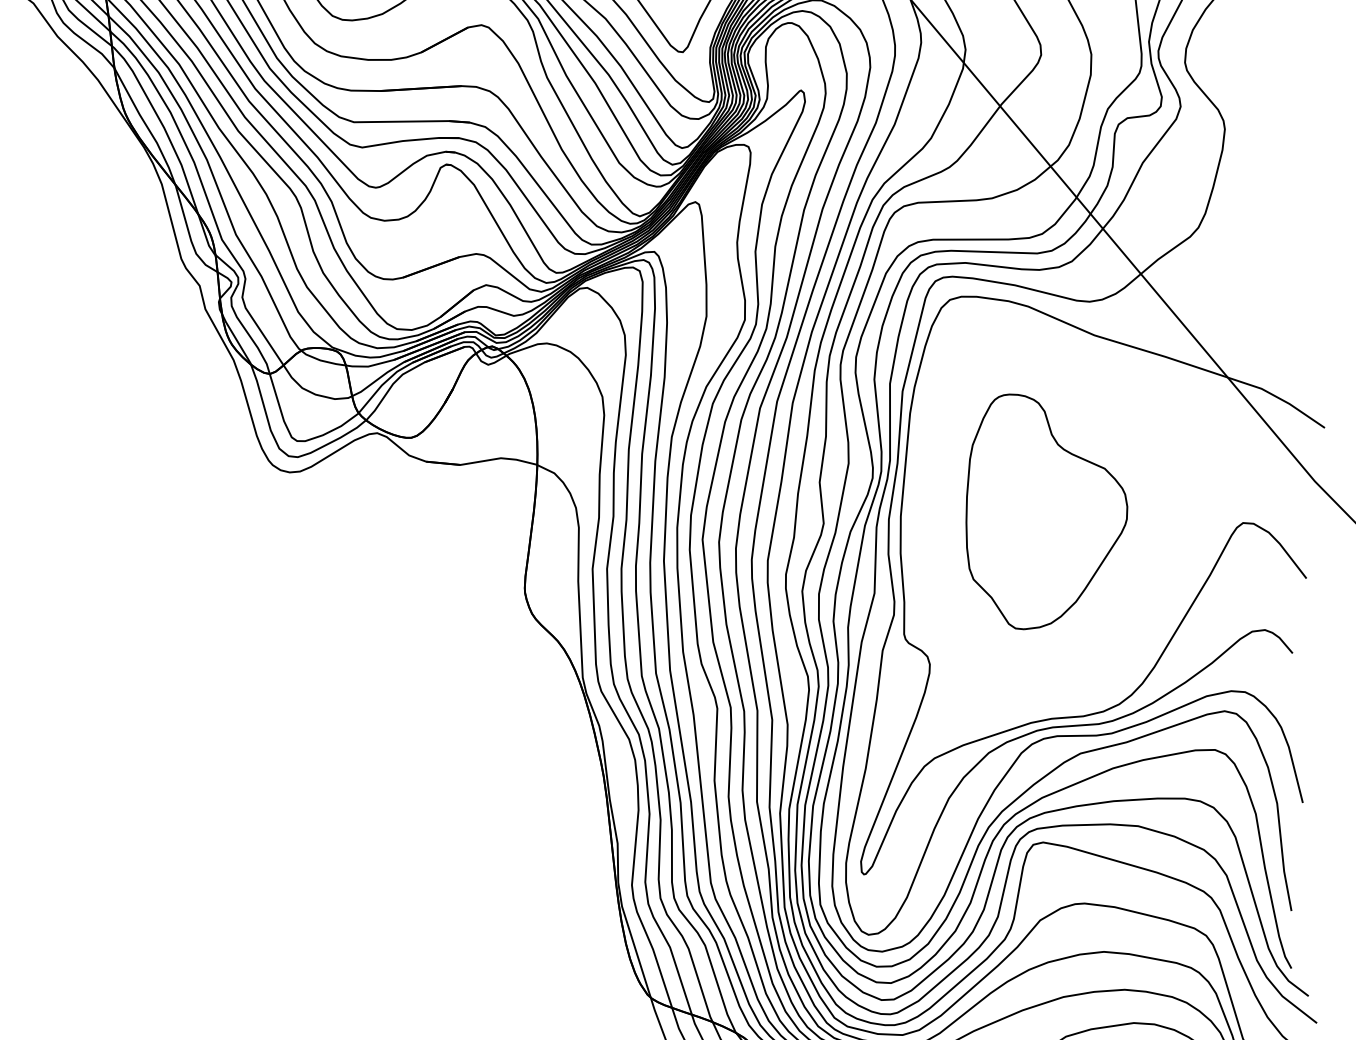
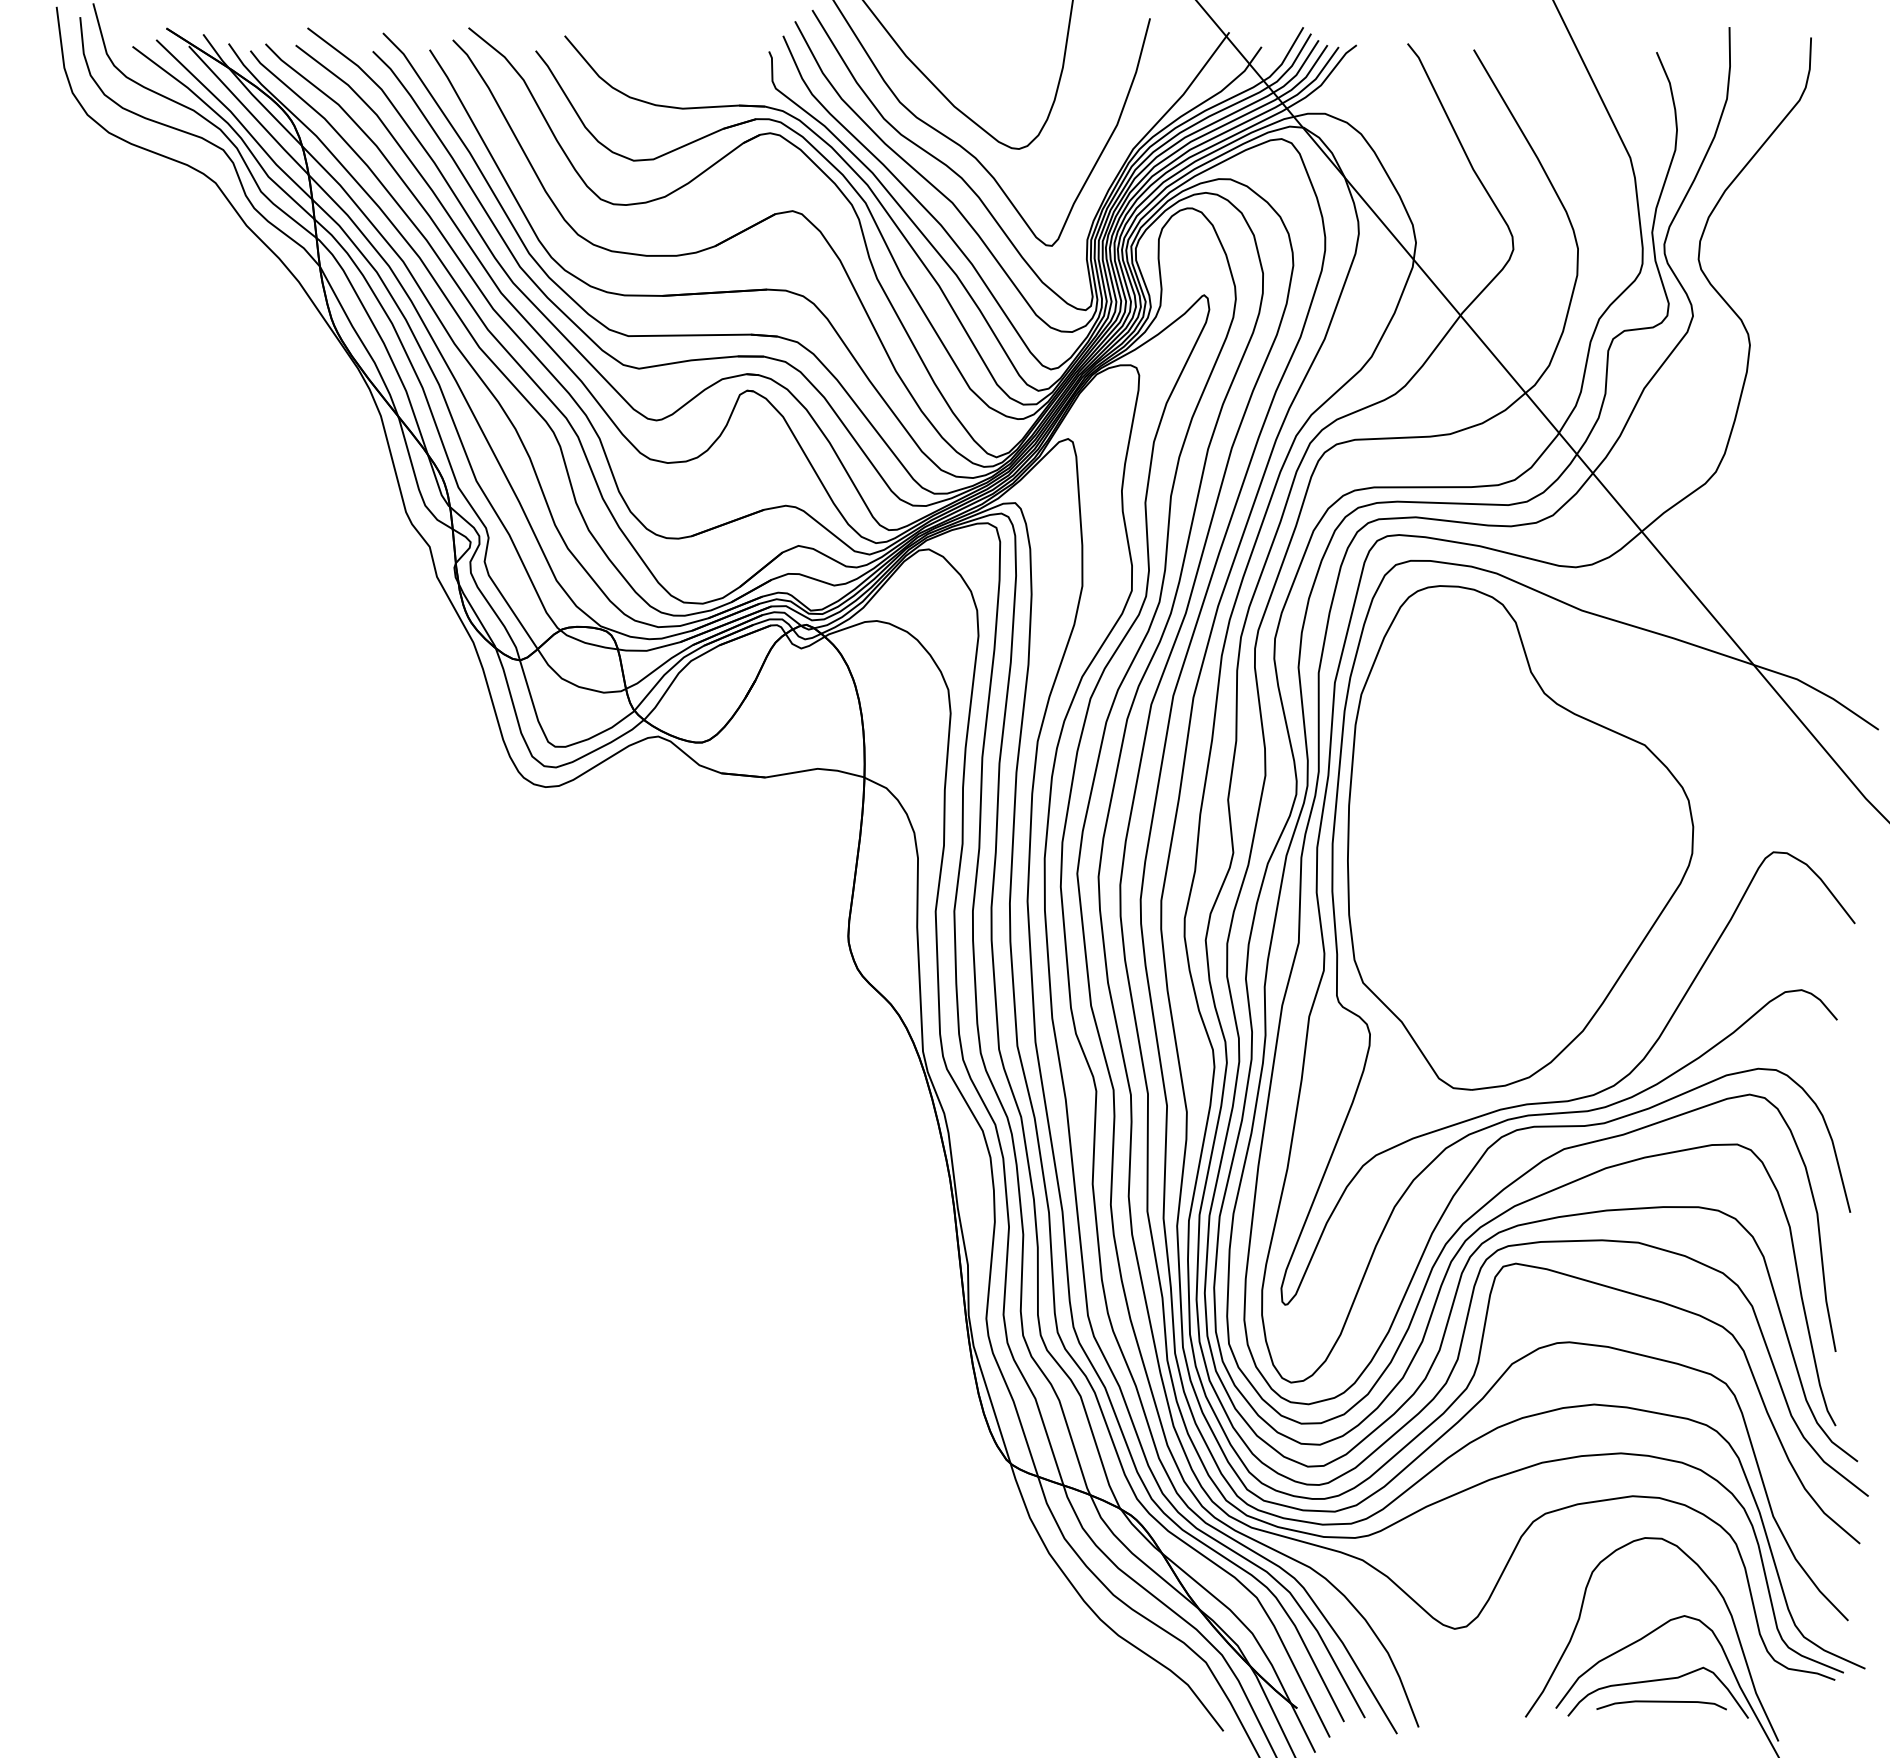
part: (1046, 511) -> (1520, 837), size x1.67

